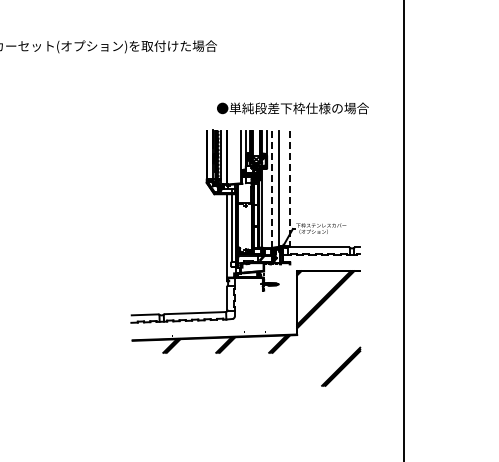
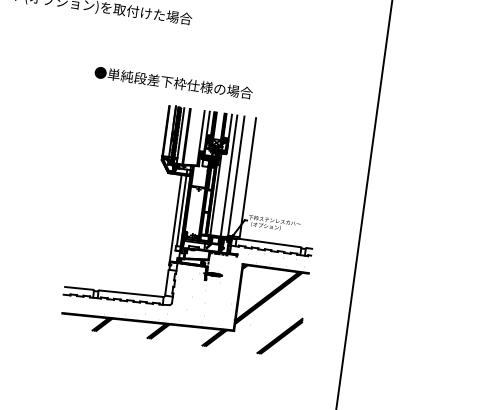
text: (292, 108) -> (173, 82), moved
line: (290, 188) -> (248, 177), dashed -> solid
line: (272, 189) -> (229, 176), dashed -> solid
line: (341, 366) -> (280, 335), moved

